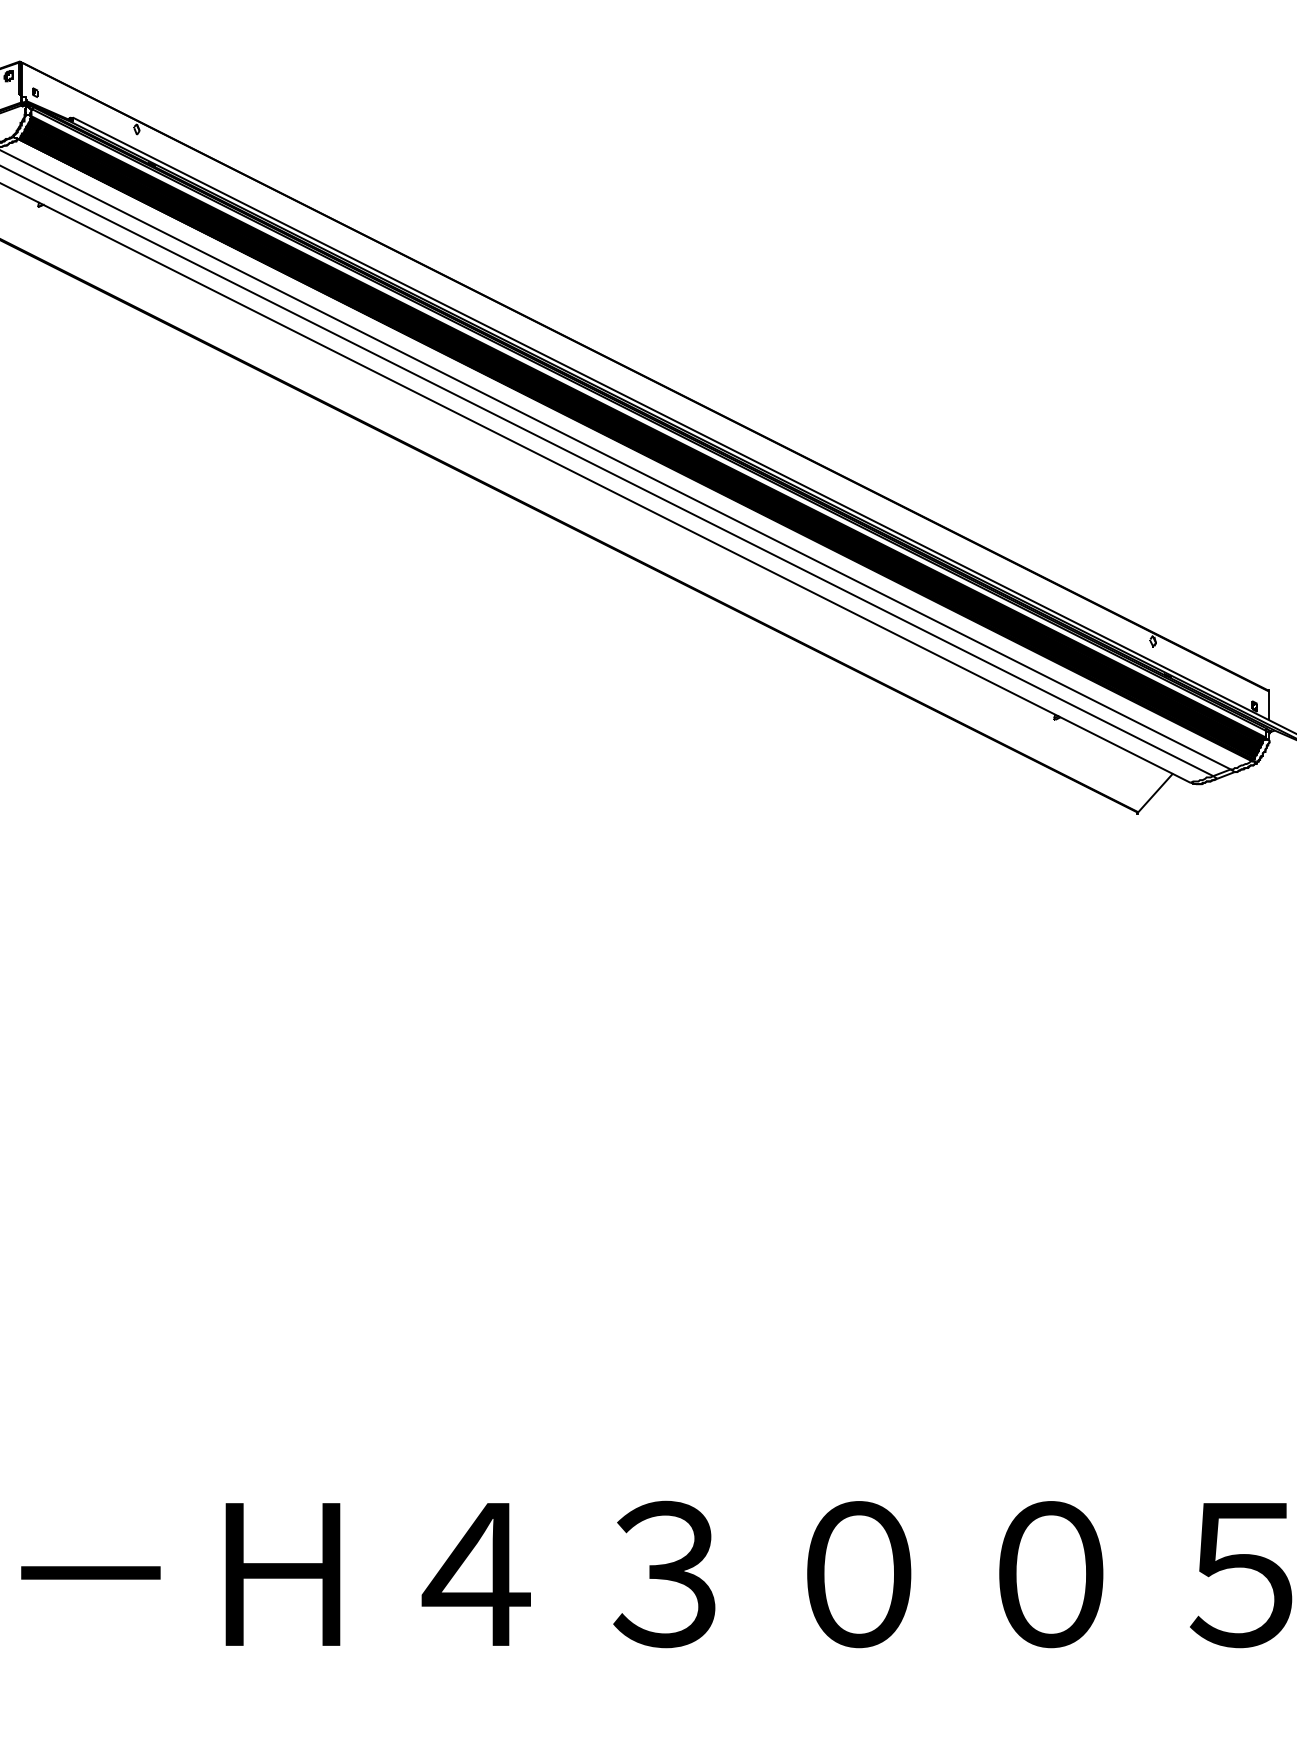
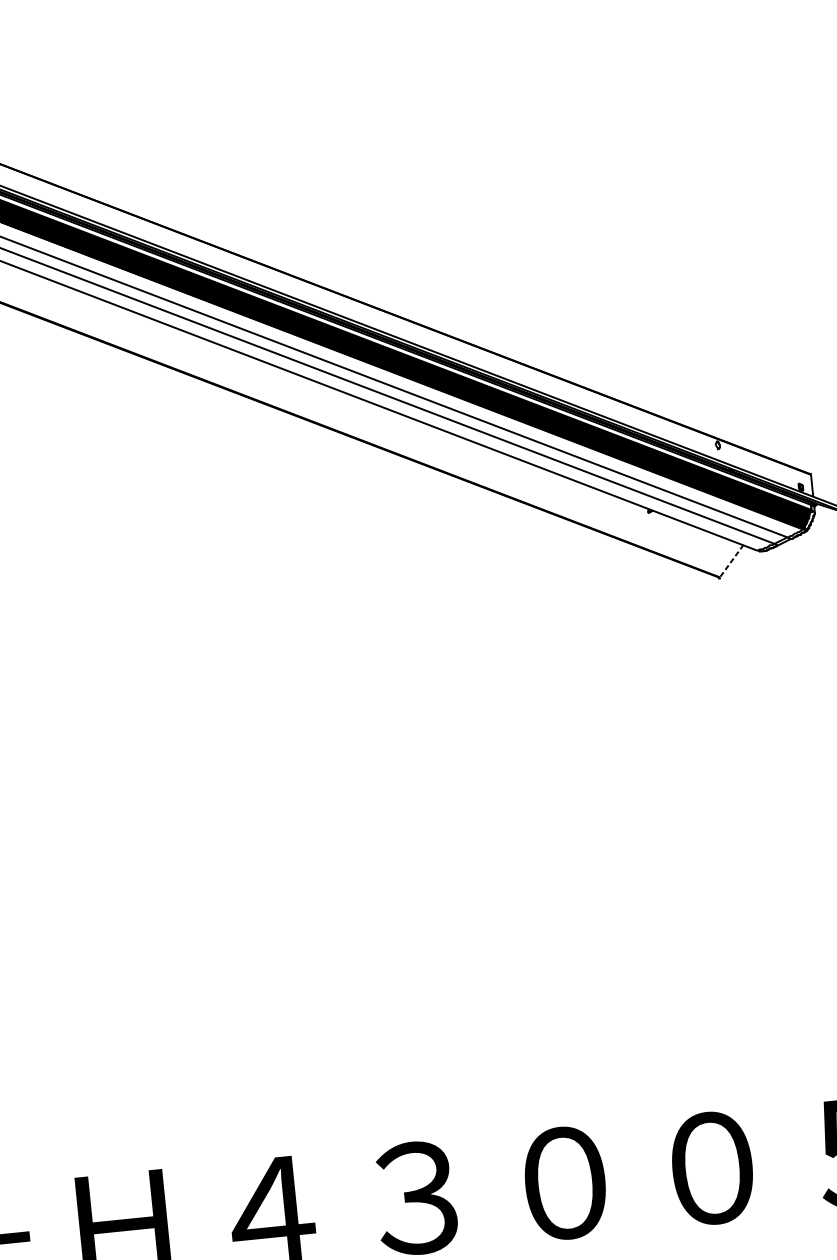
line: (1155, 793) -> (731, 561), solid -> dashed

